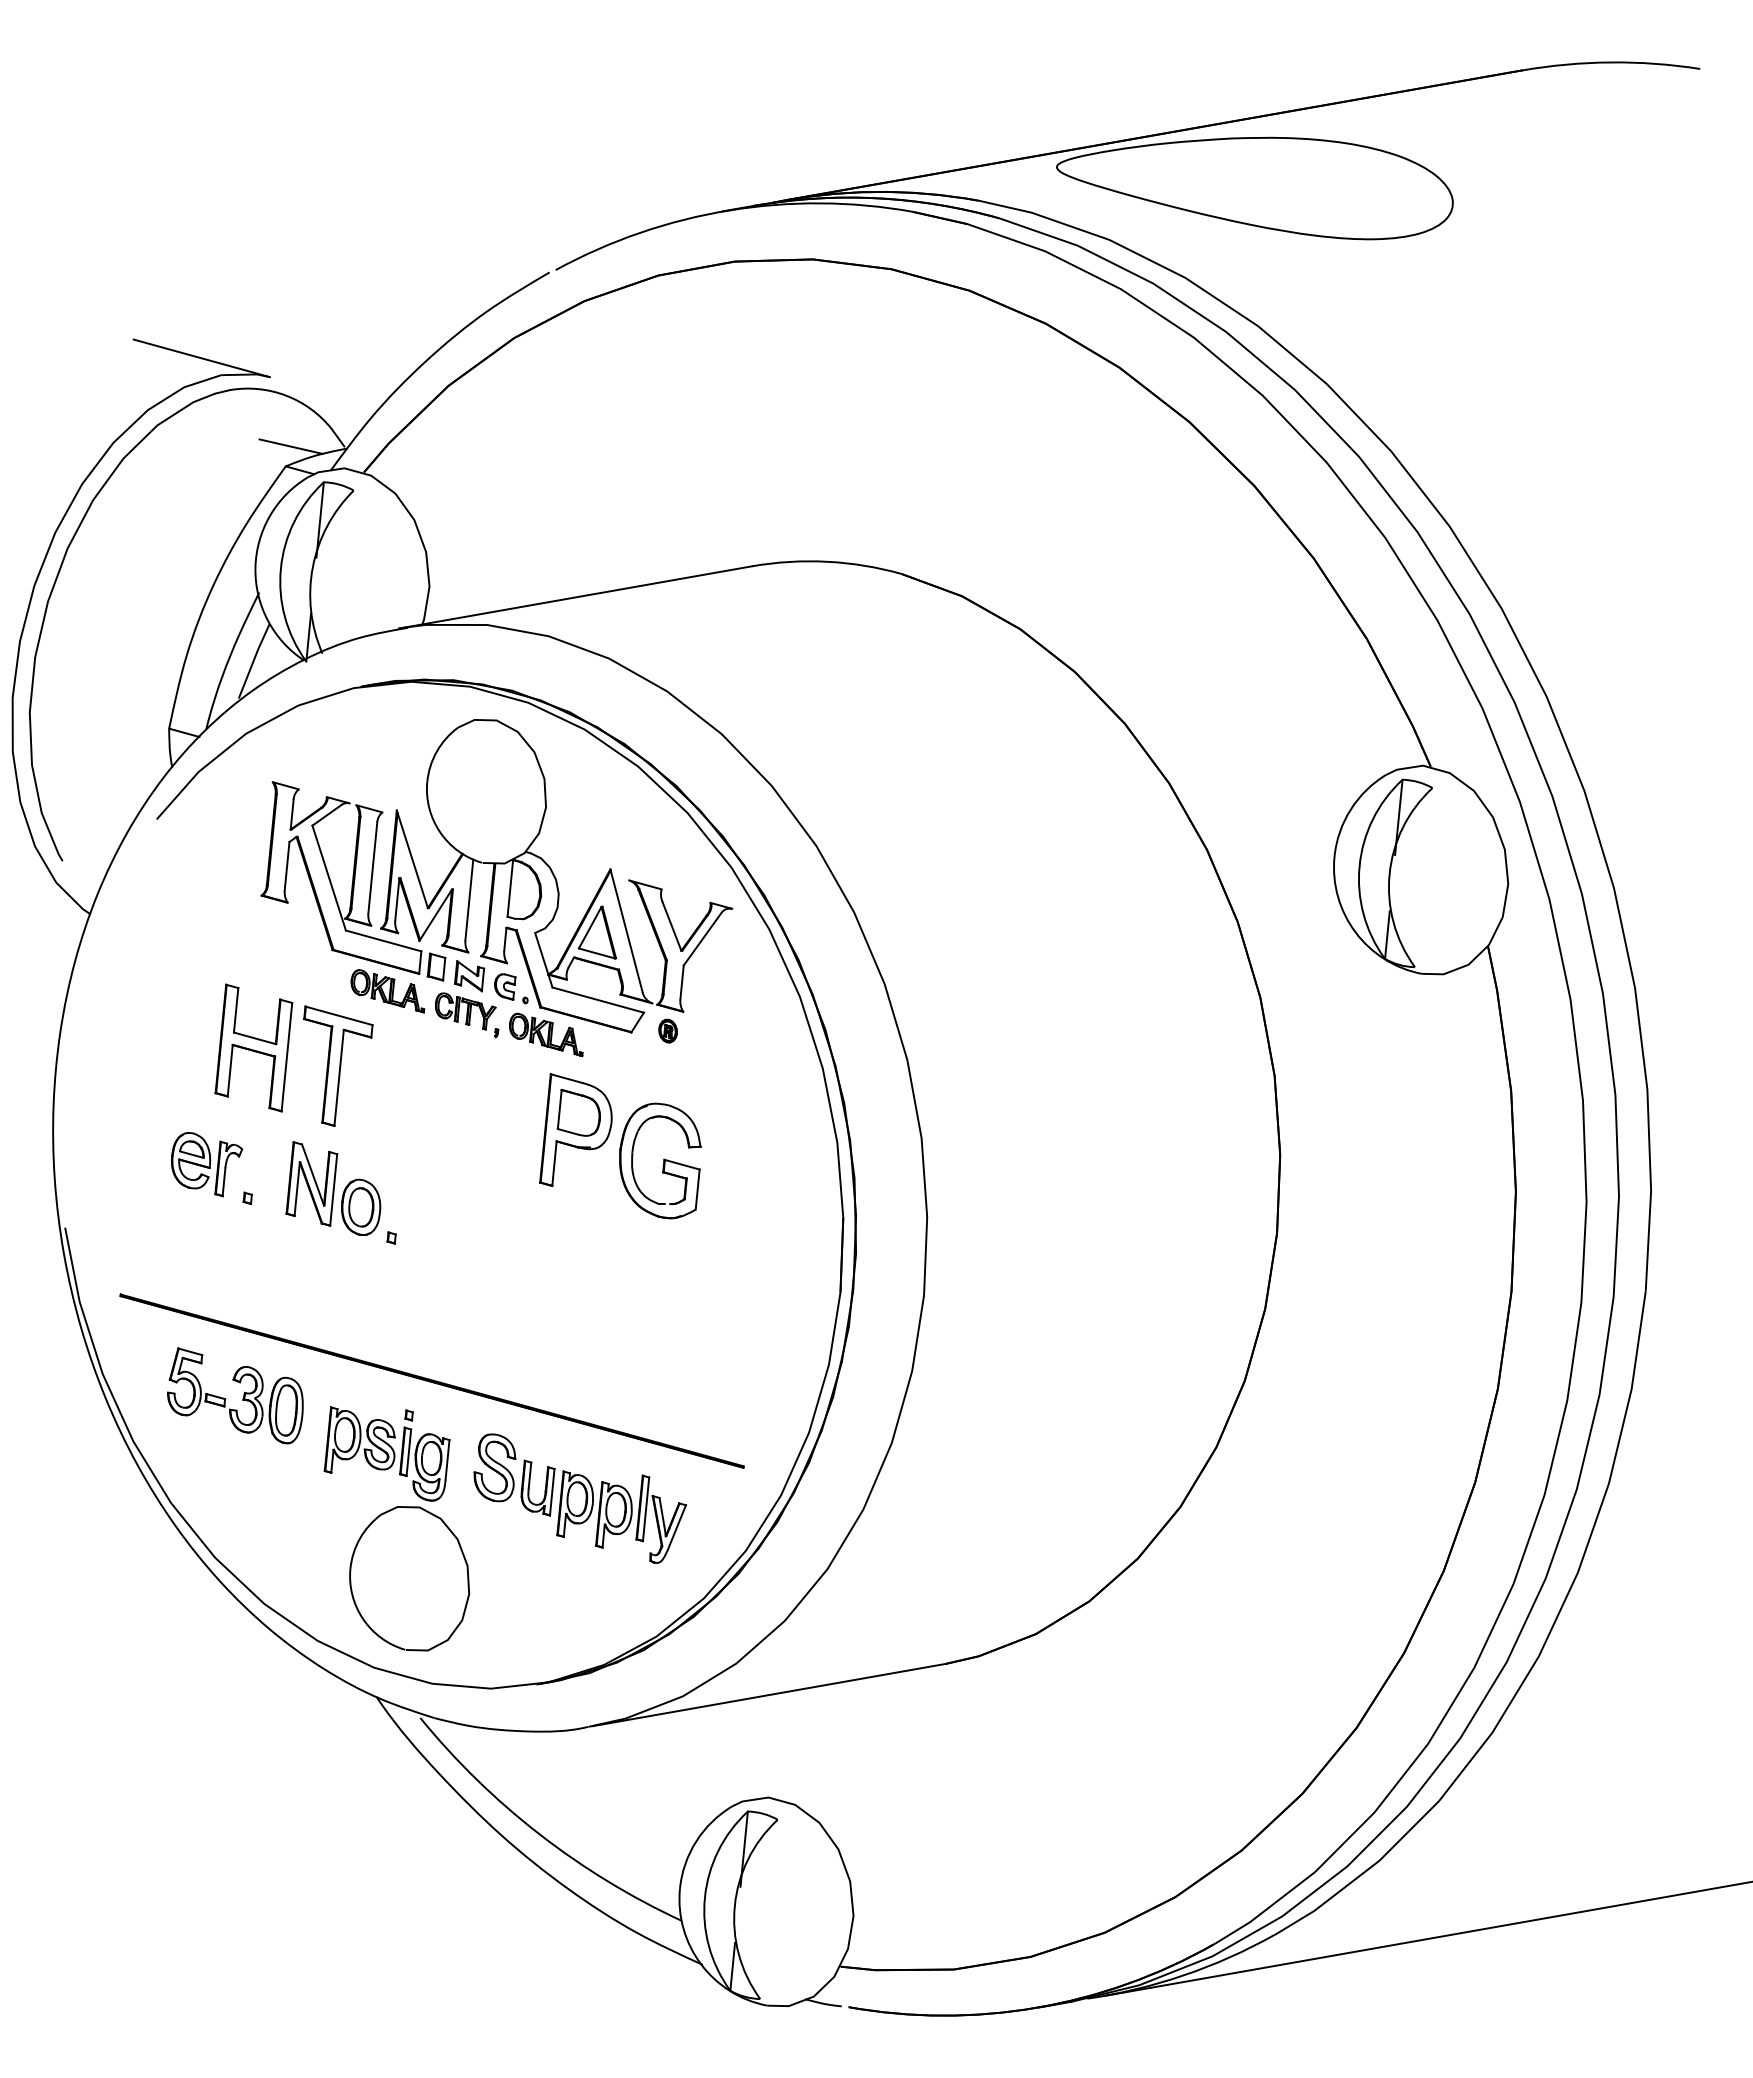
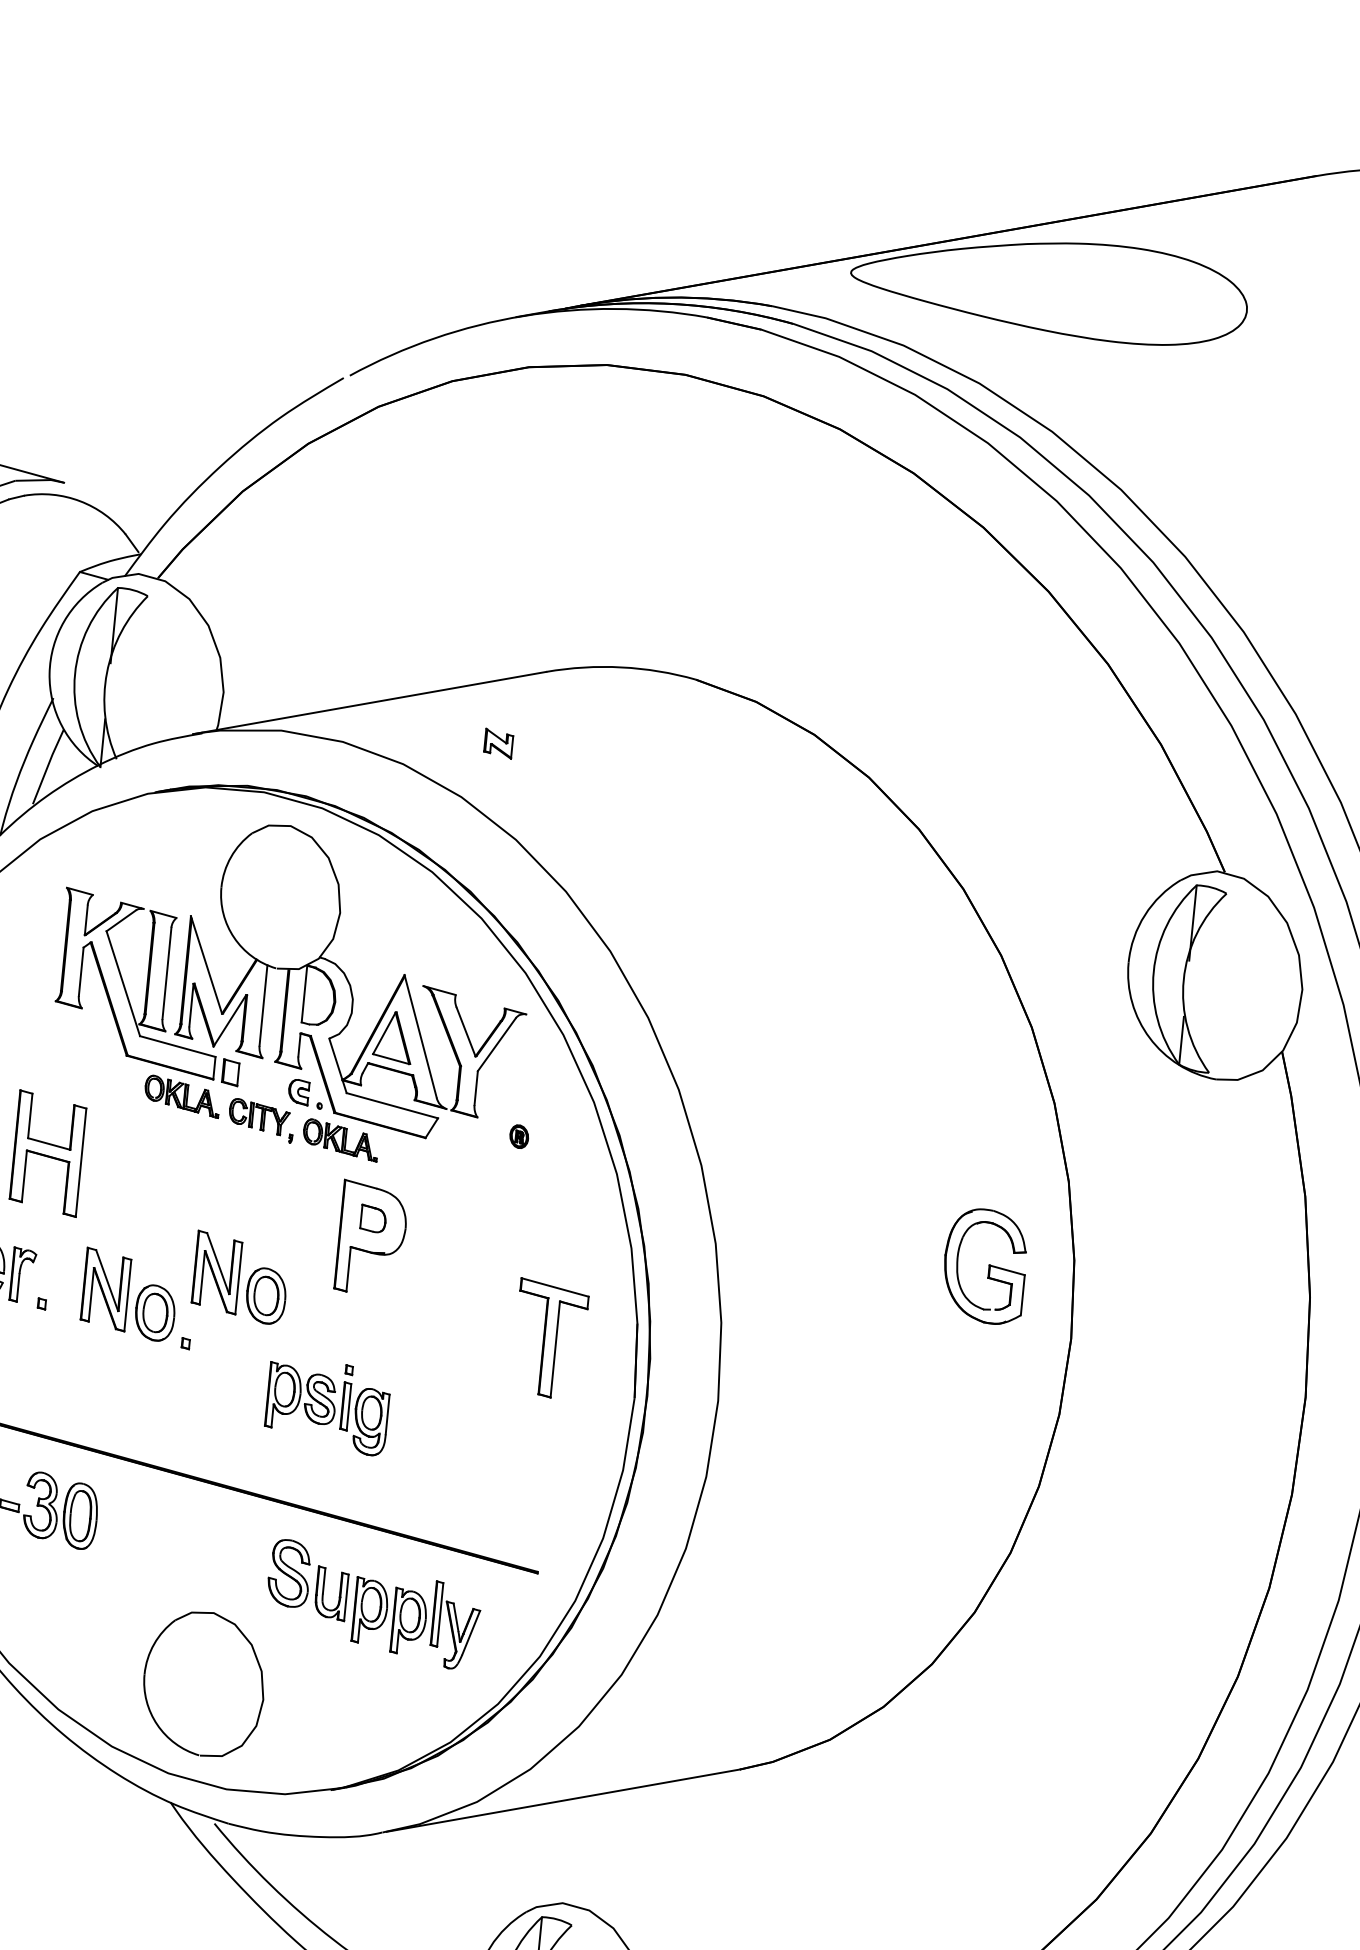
line: (290, 446) -> (84, 552), removed
part: (469, 976) -> (498, 744), moved
part: (667, 1030) -> (518, 1136), moved
part: (338, 1065) -> (554, 1337), moved
part: (578, 1112) -> (372, 1218), size x0.6
part: (660, 1160) -> (985, 1266), moved
part: (444, 1171) -> (238, 1277), added
part: (386, 1453) -> (326, 1408), moved

